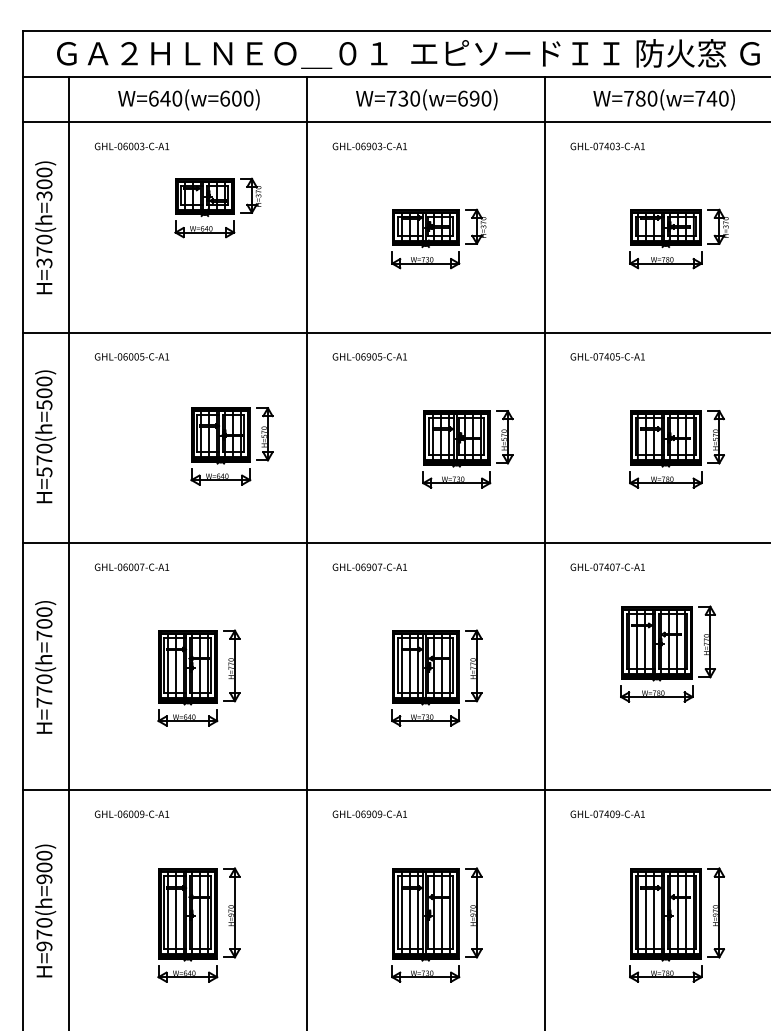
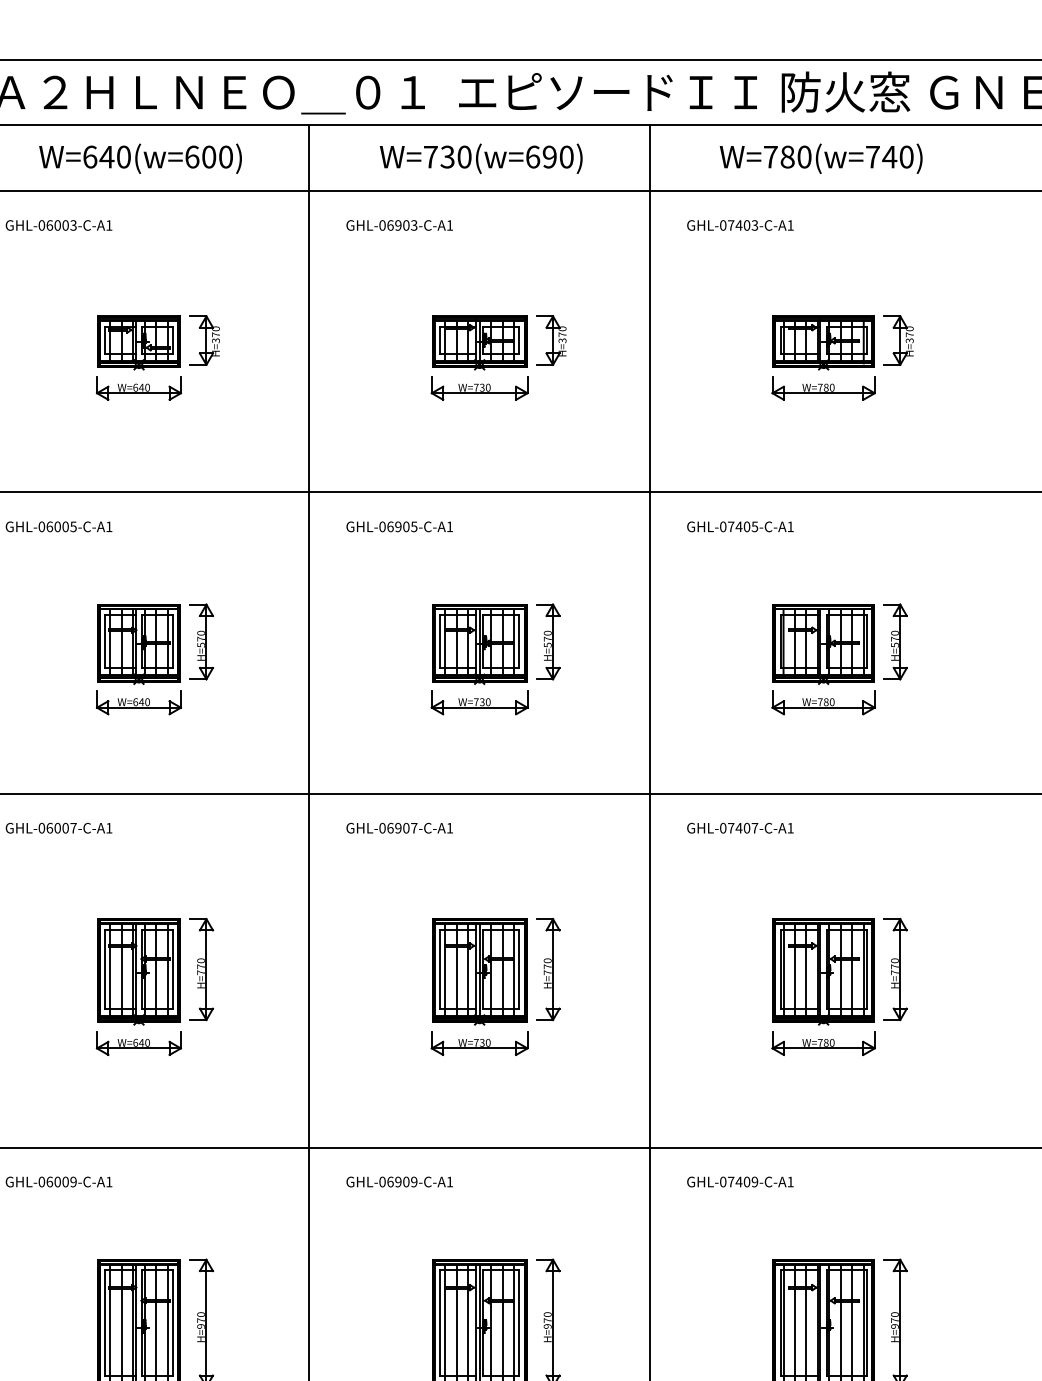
part: (217, 207) -> (157, 357), moved
part: (231, 446) -> (154, 659), moved
part: (467, 449) -> (495, 659), moved
part: (667, 653) -> (838, 986), moved

